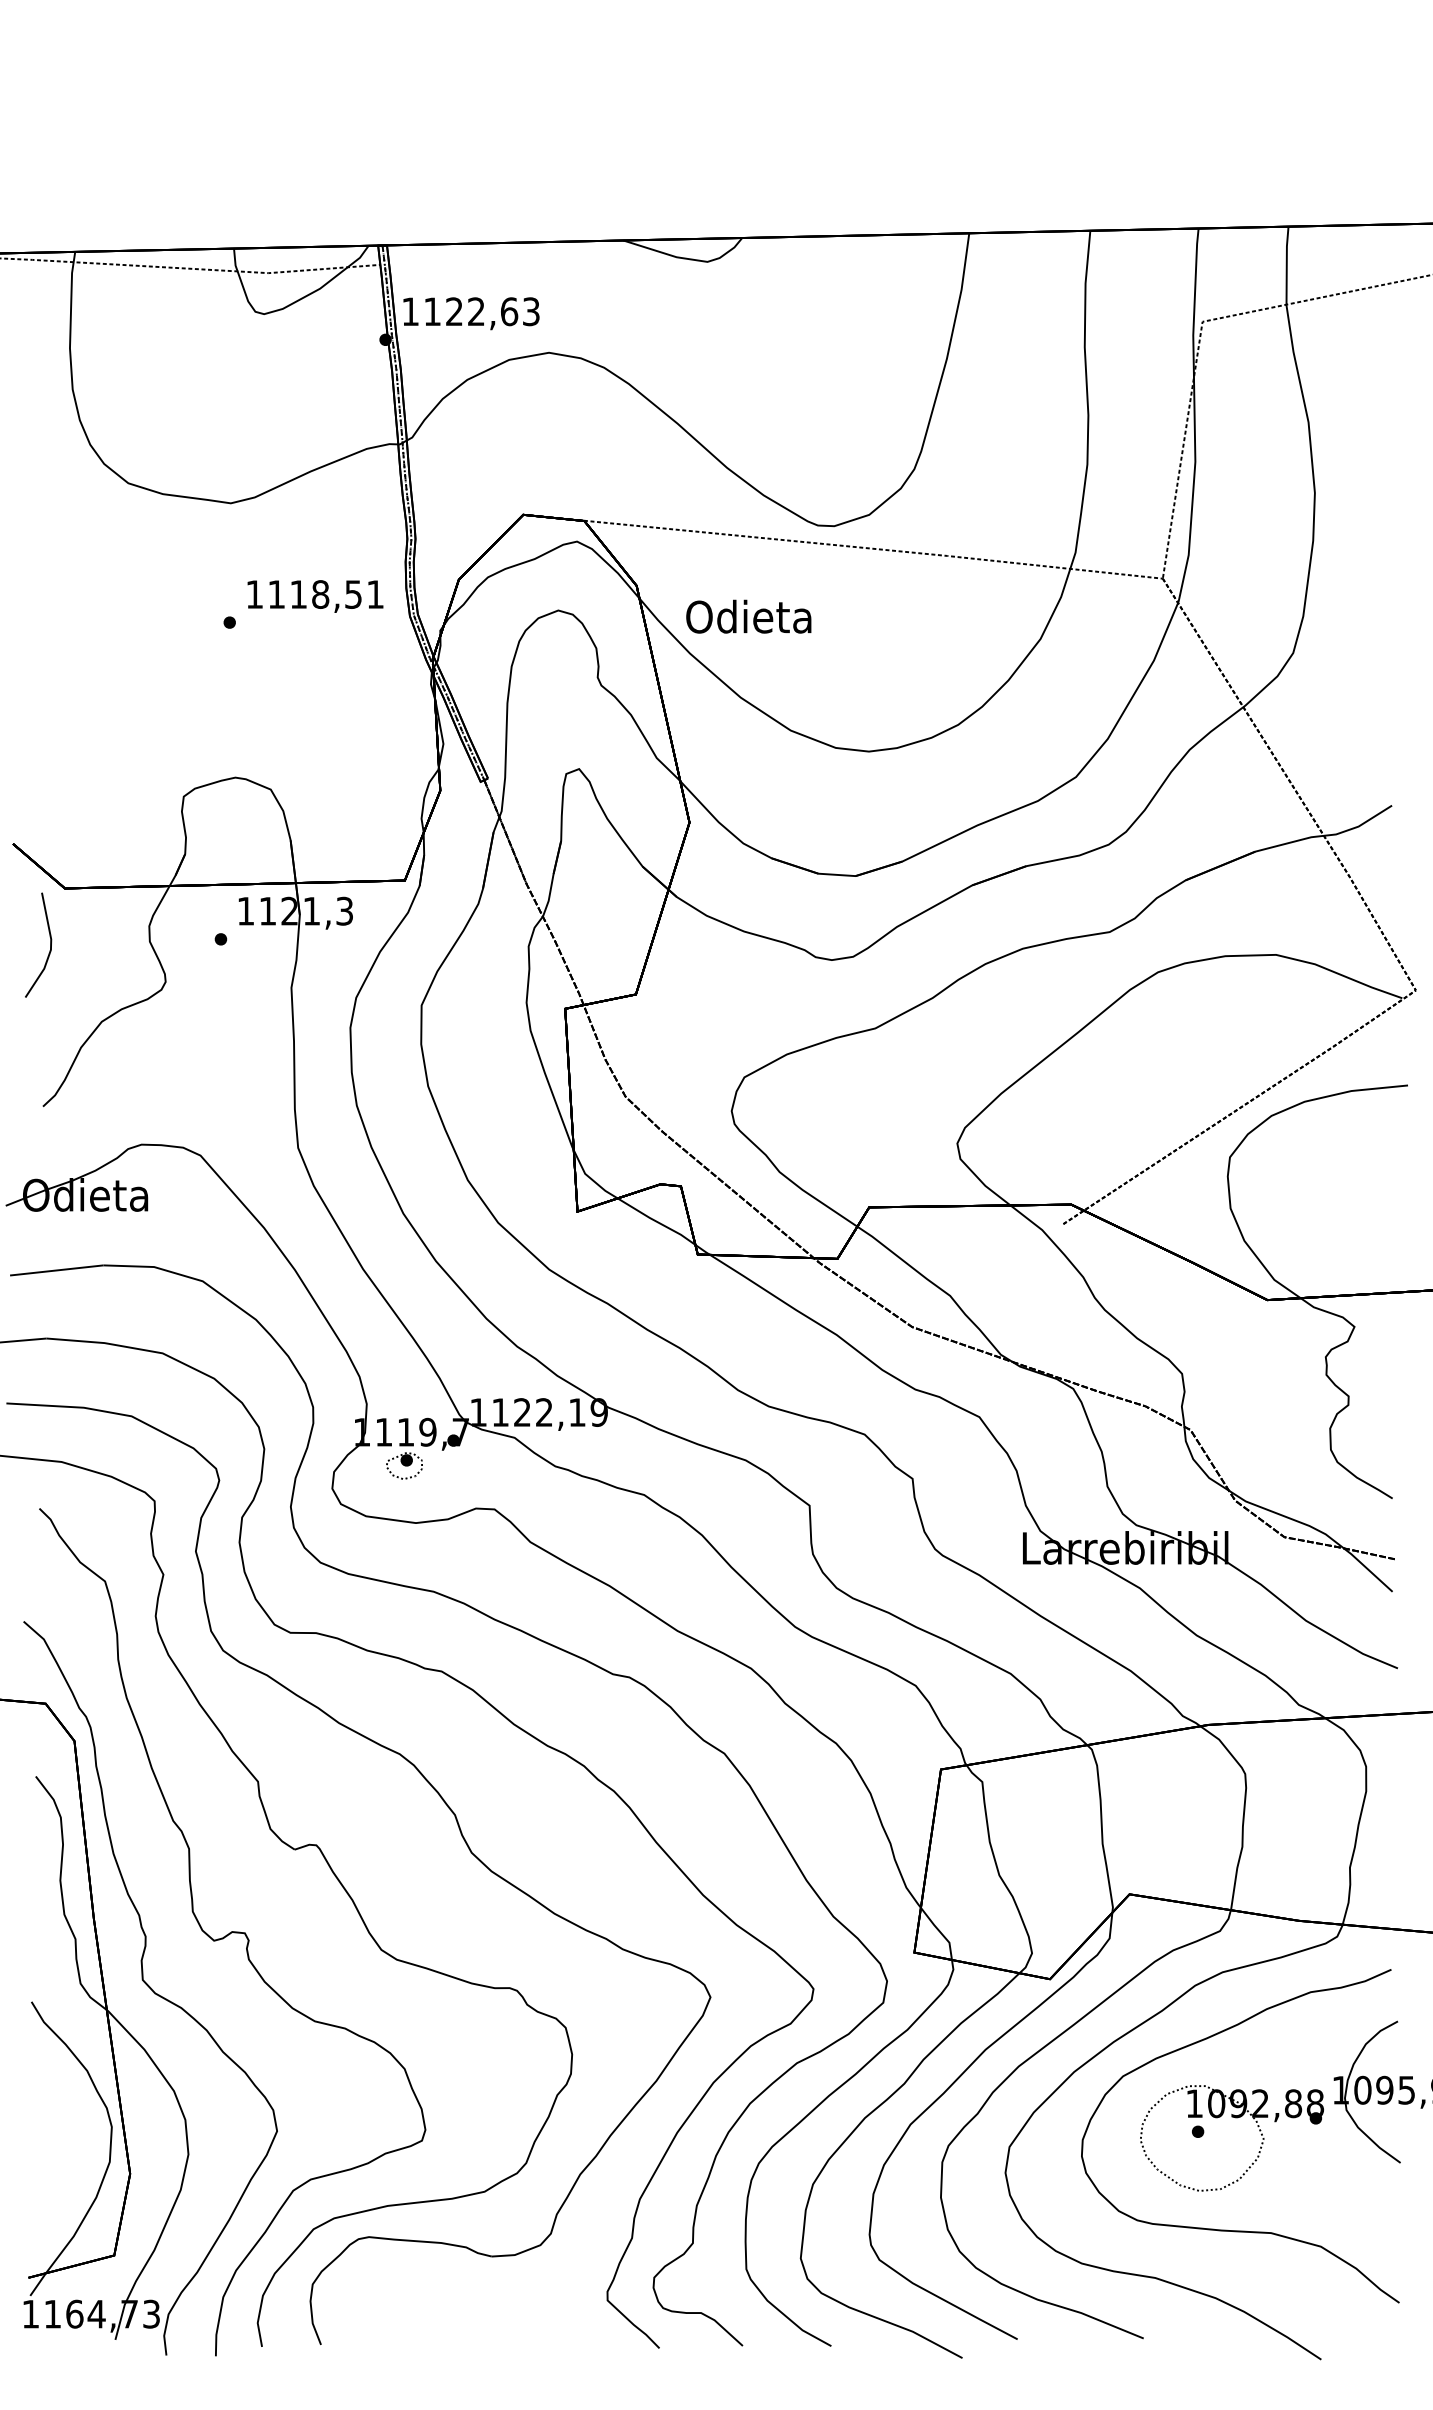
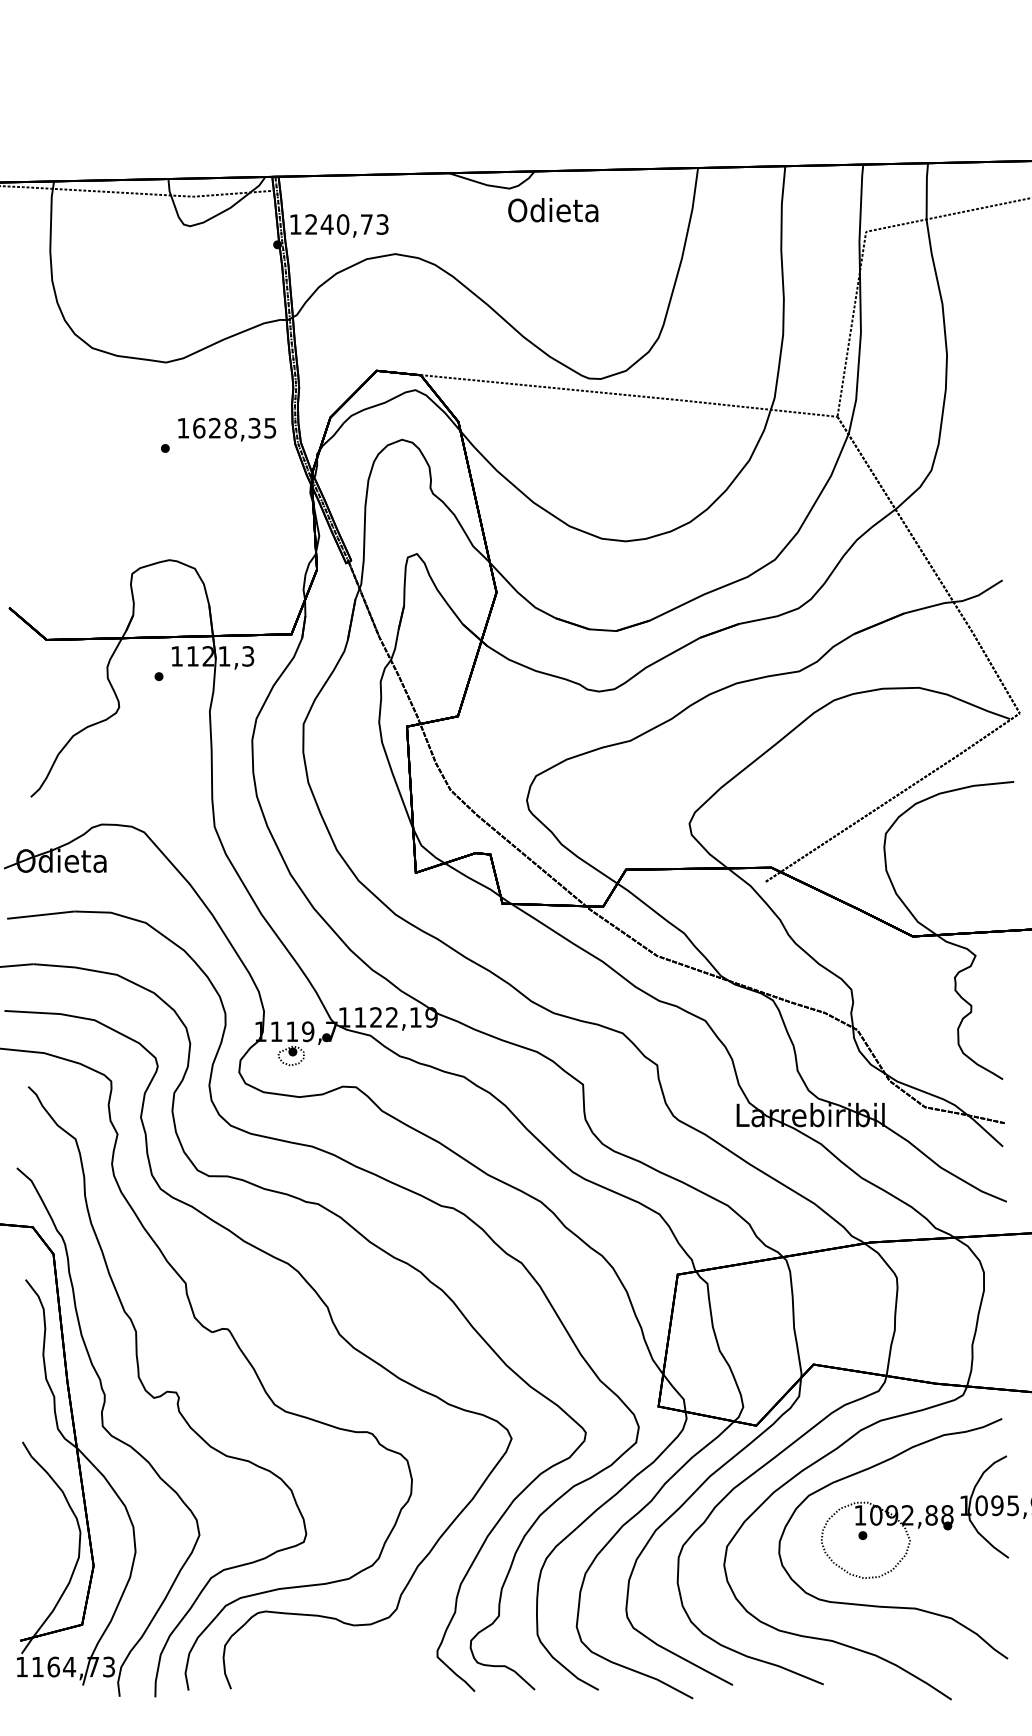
text: (471, 311) -> (339, 224), 1122,63 -> 1240,73
text: (325, 593) -> (234, 427), 1118,51 -> 1628,35
text: (749, 617) -> (553, 210), moved
line: (49, 944) -> (35, 680), removed

